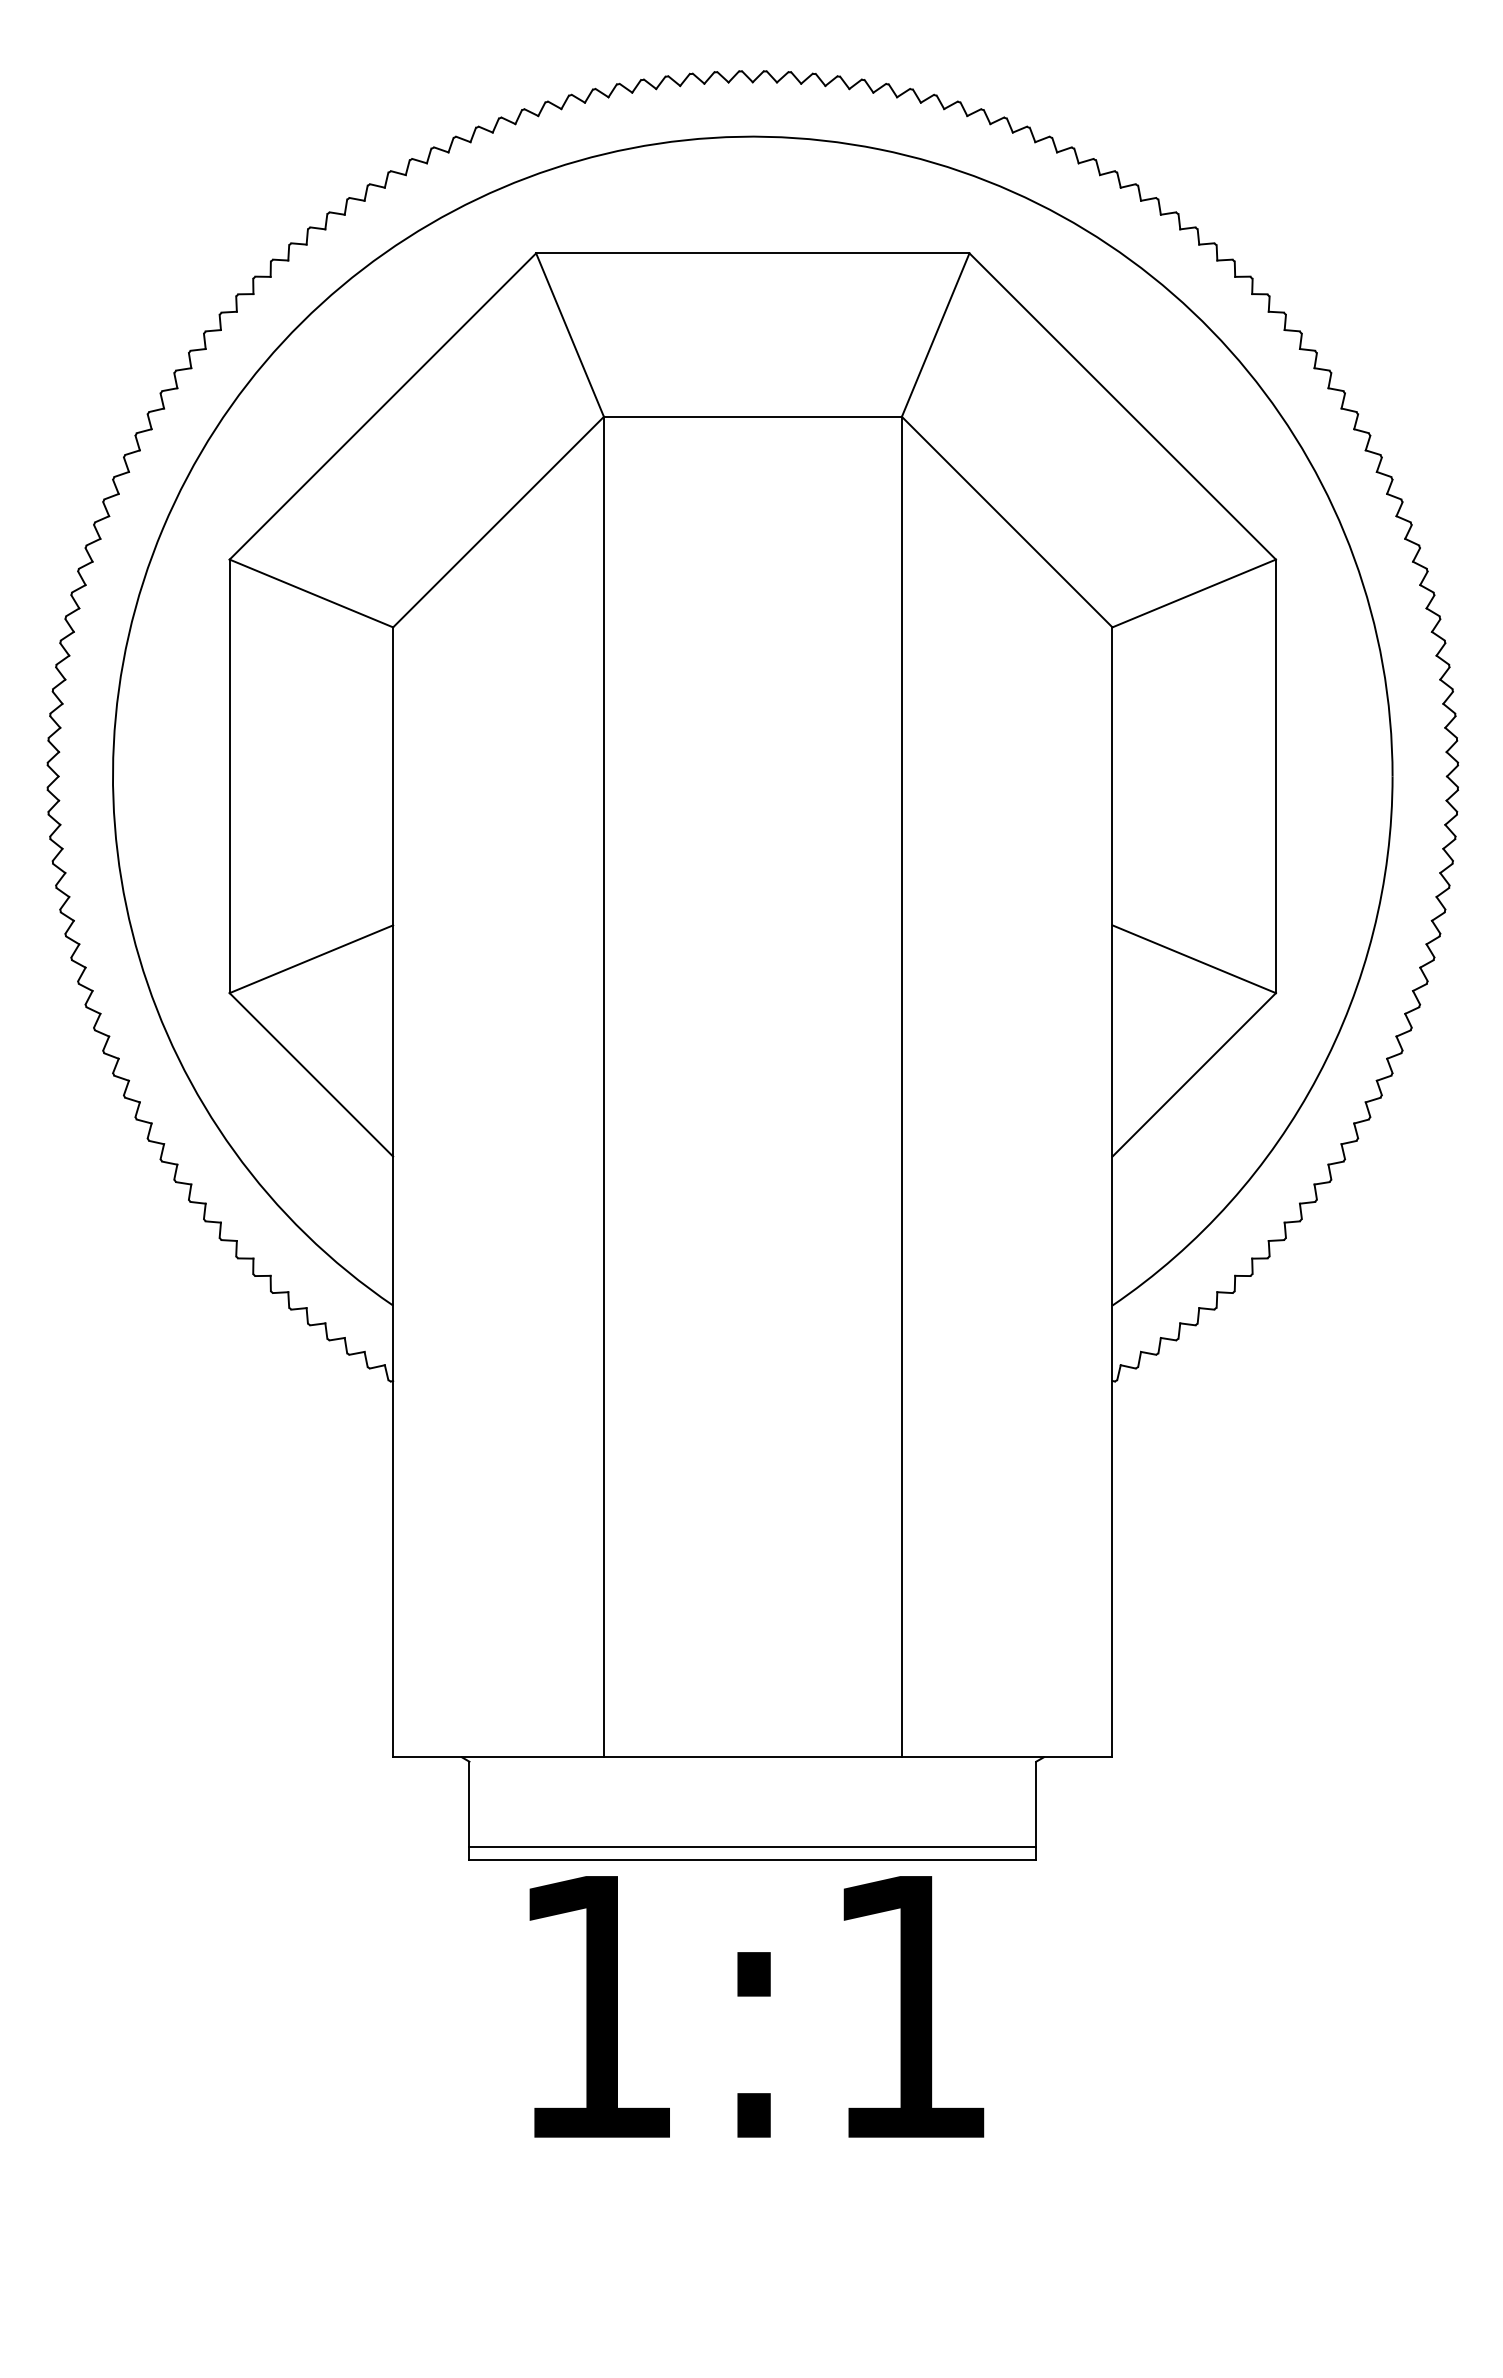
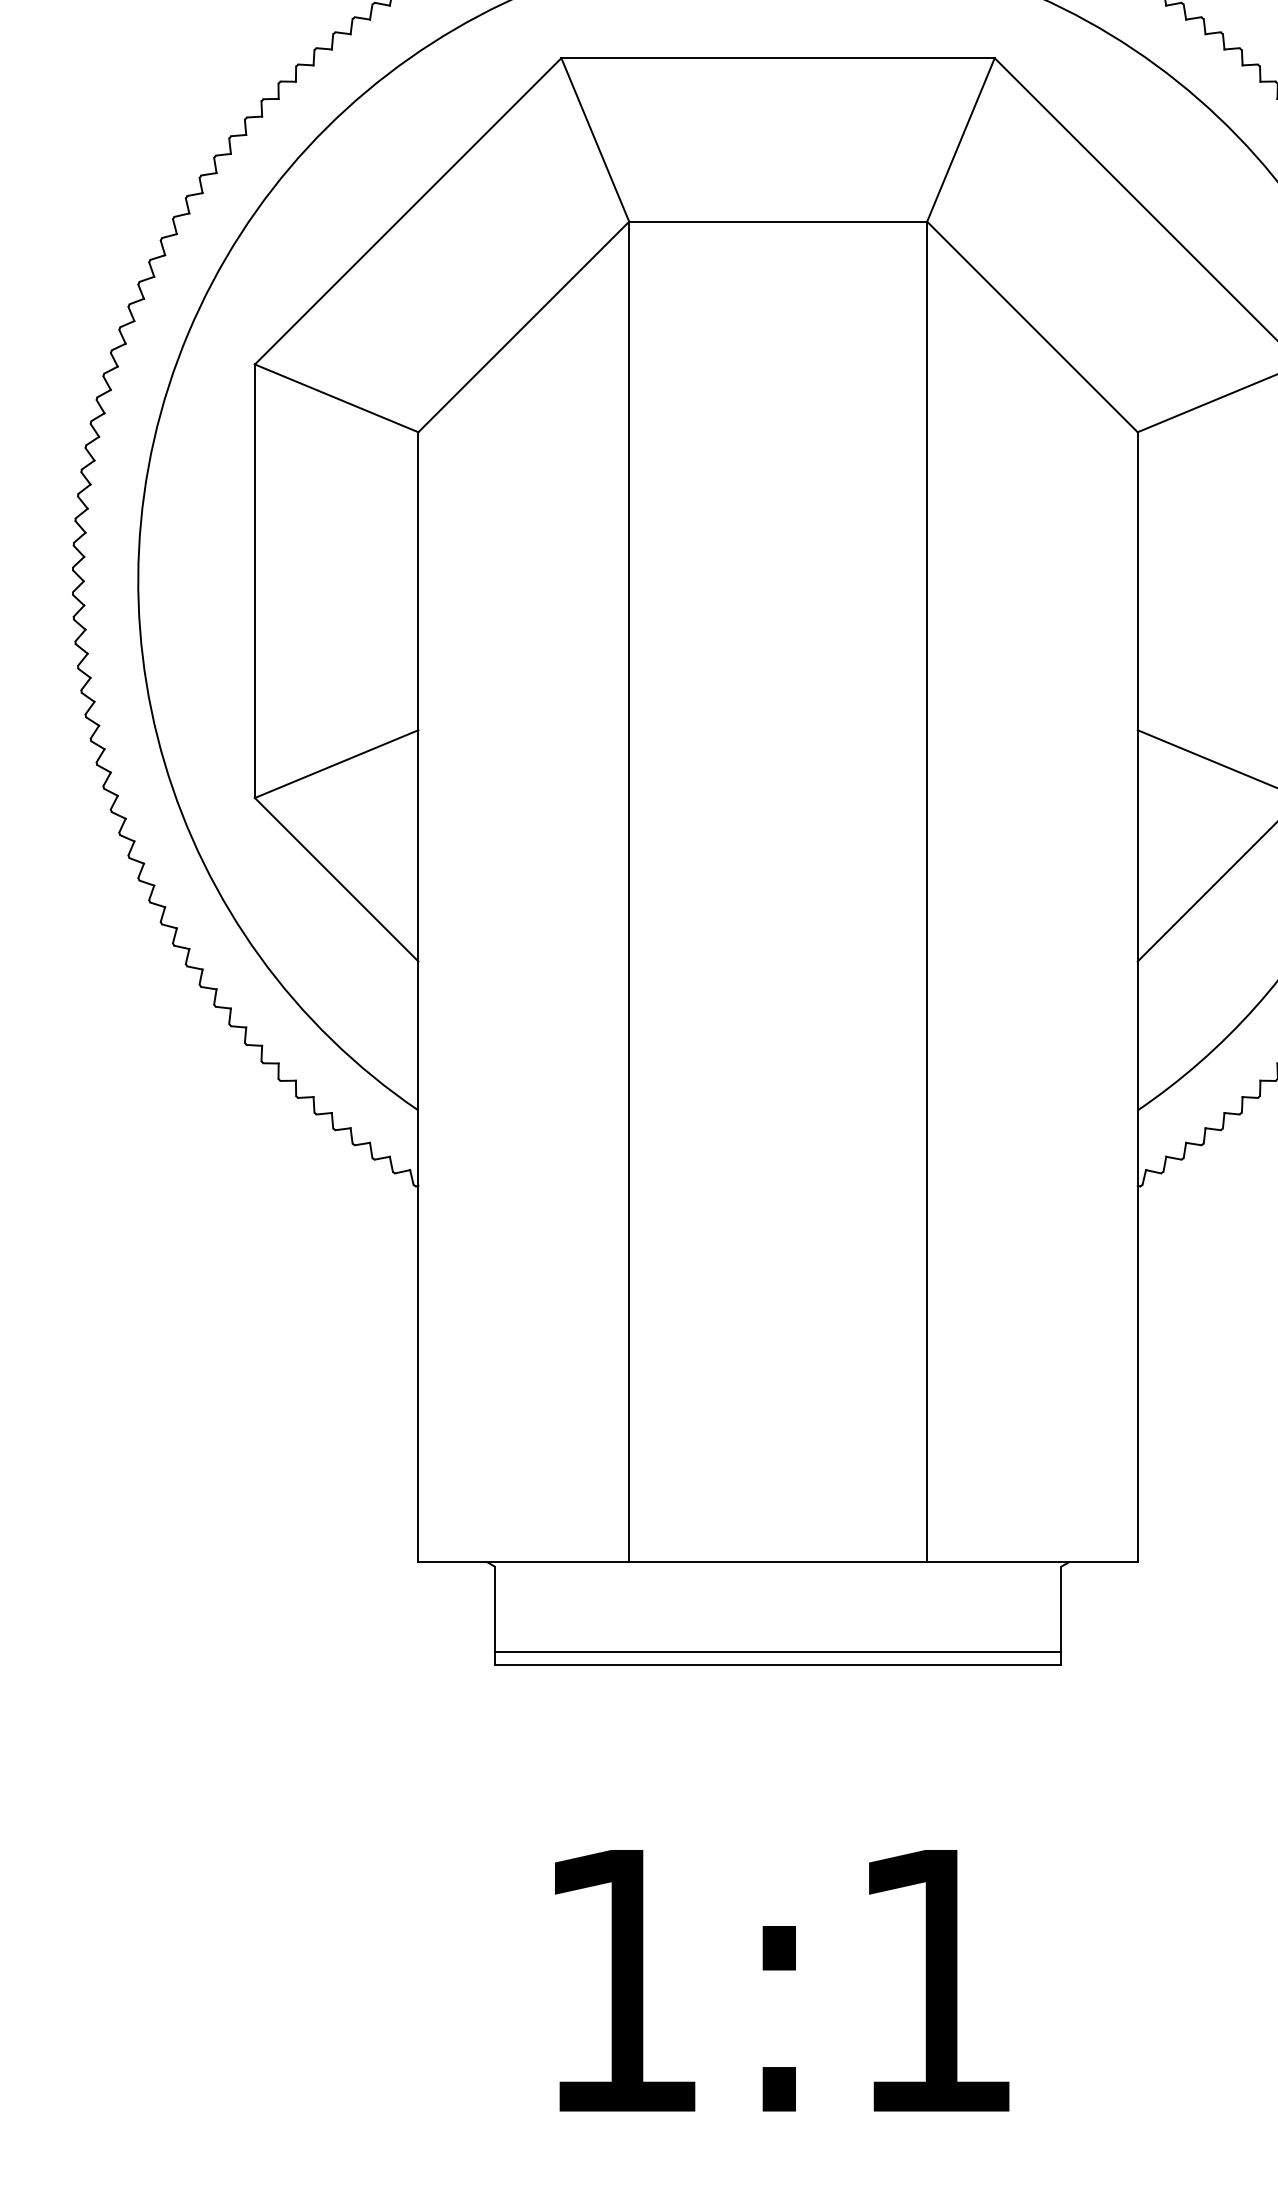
text: (756, 2006) -> (781, 1980), moved

